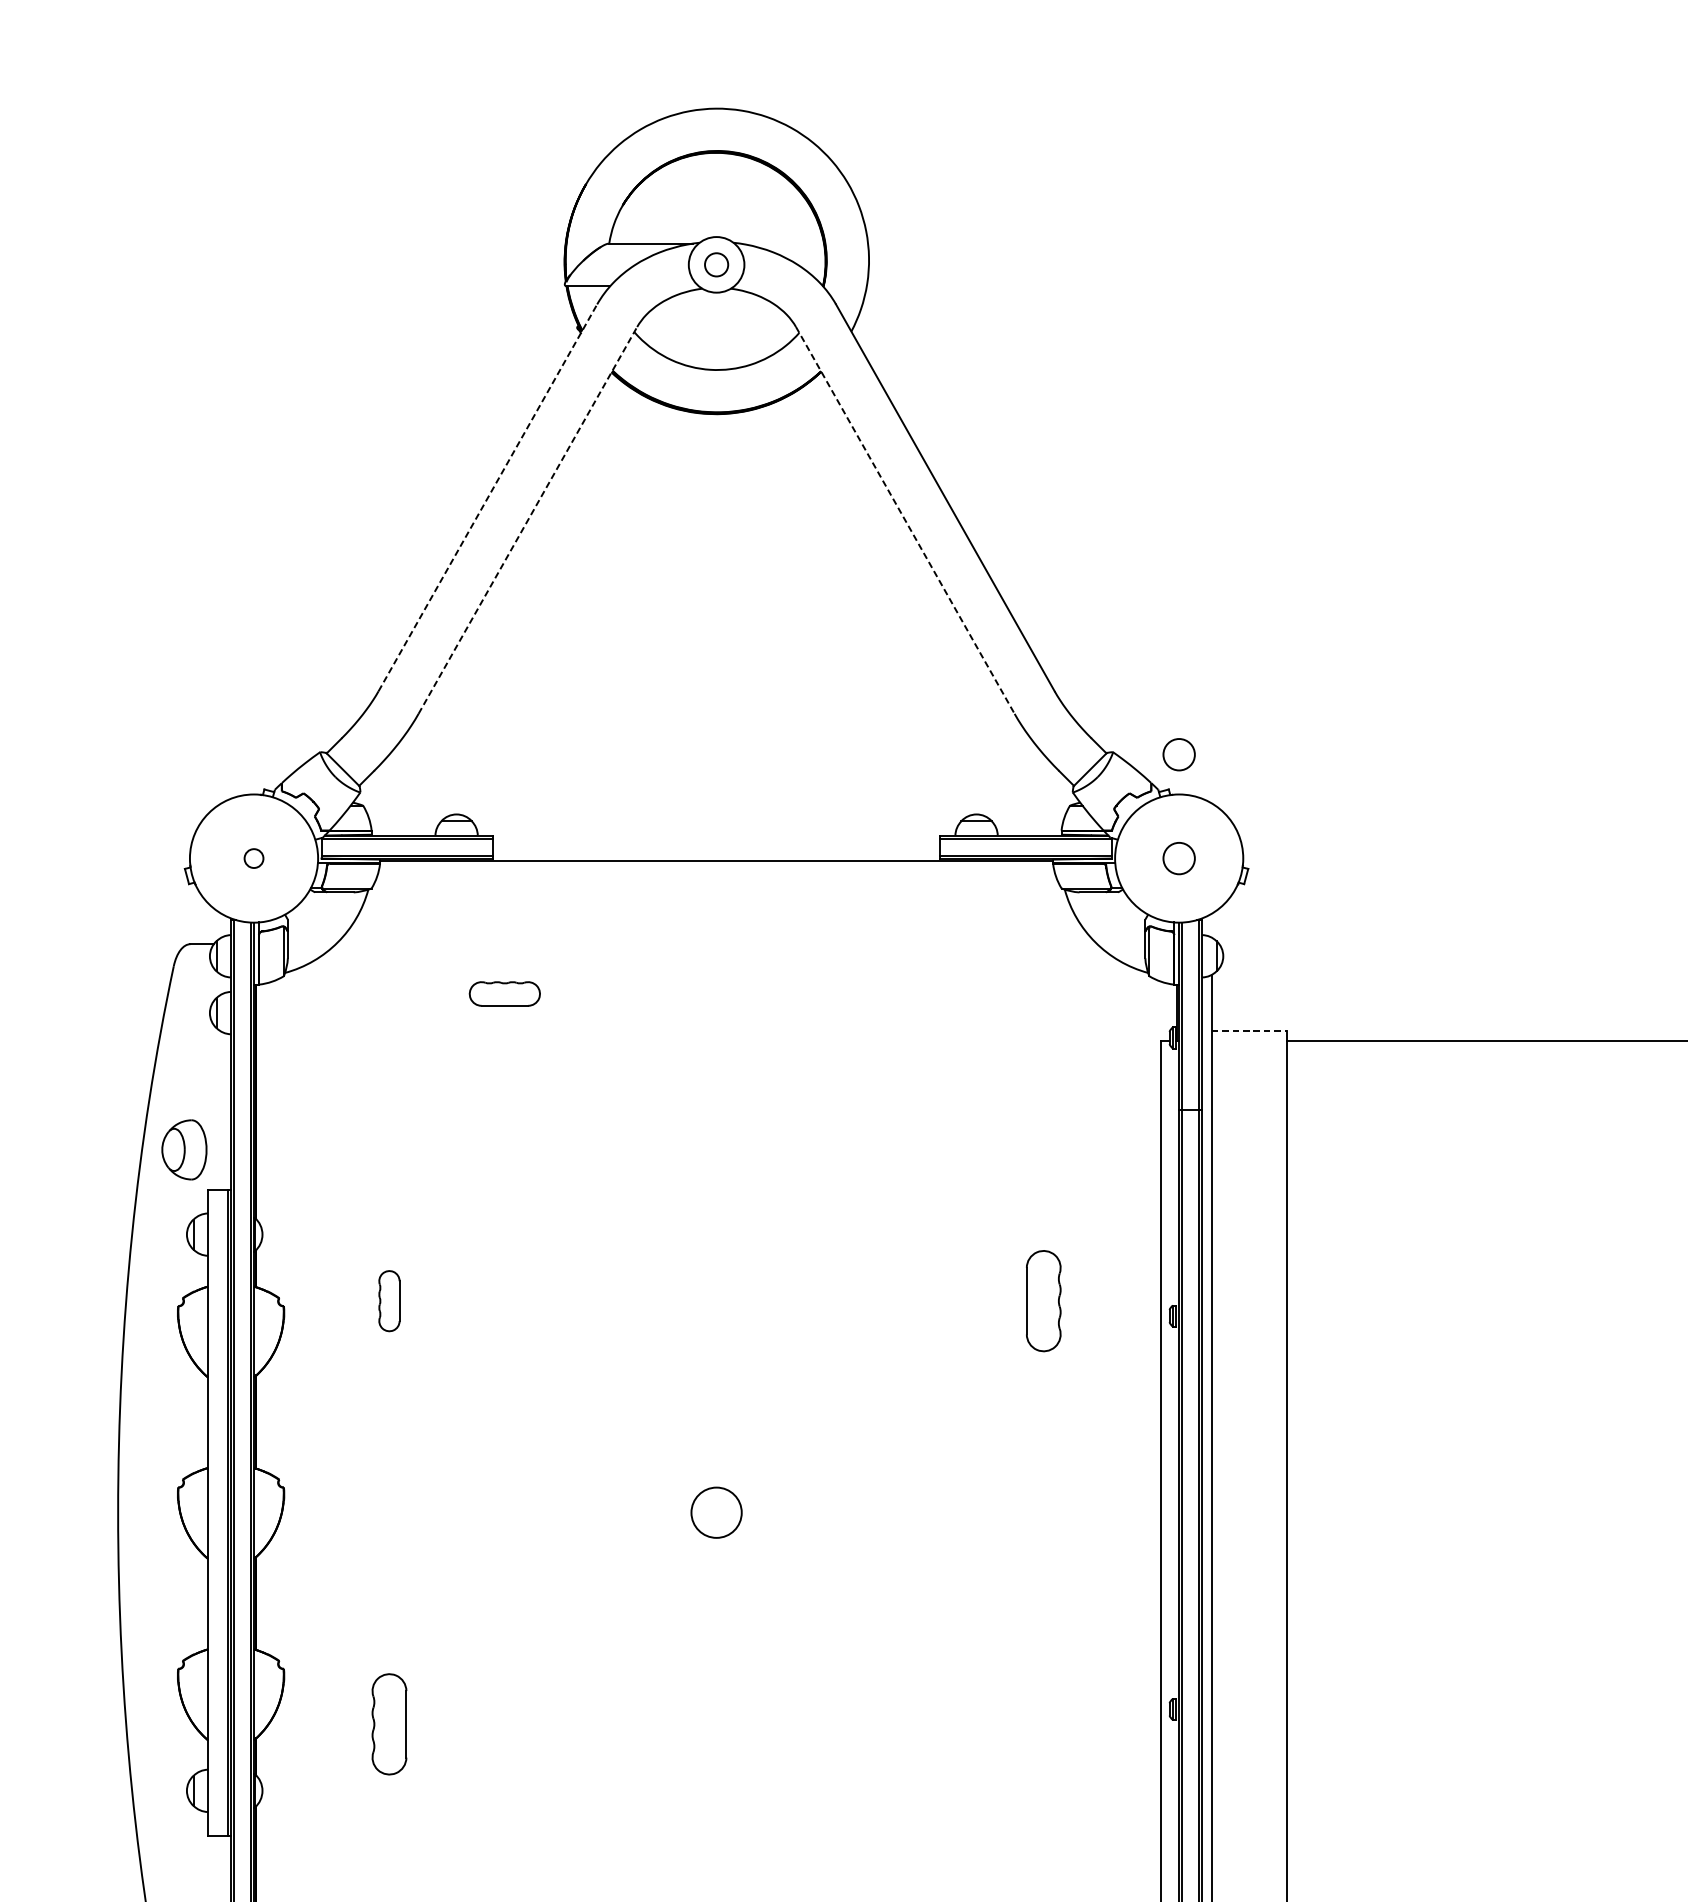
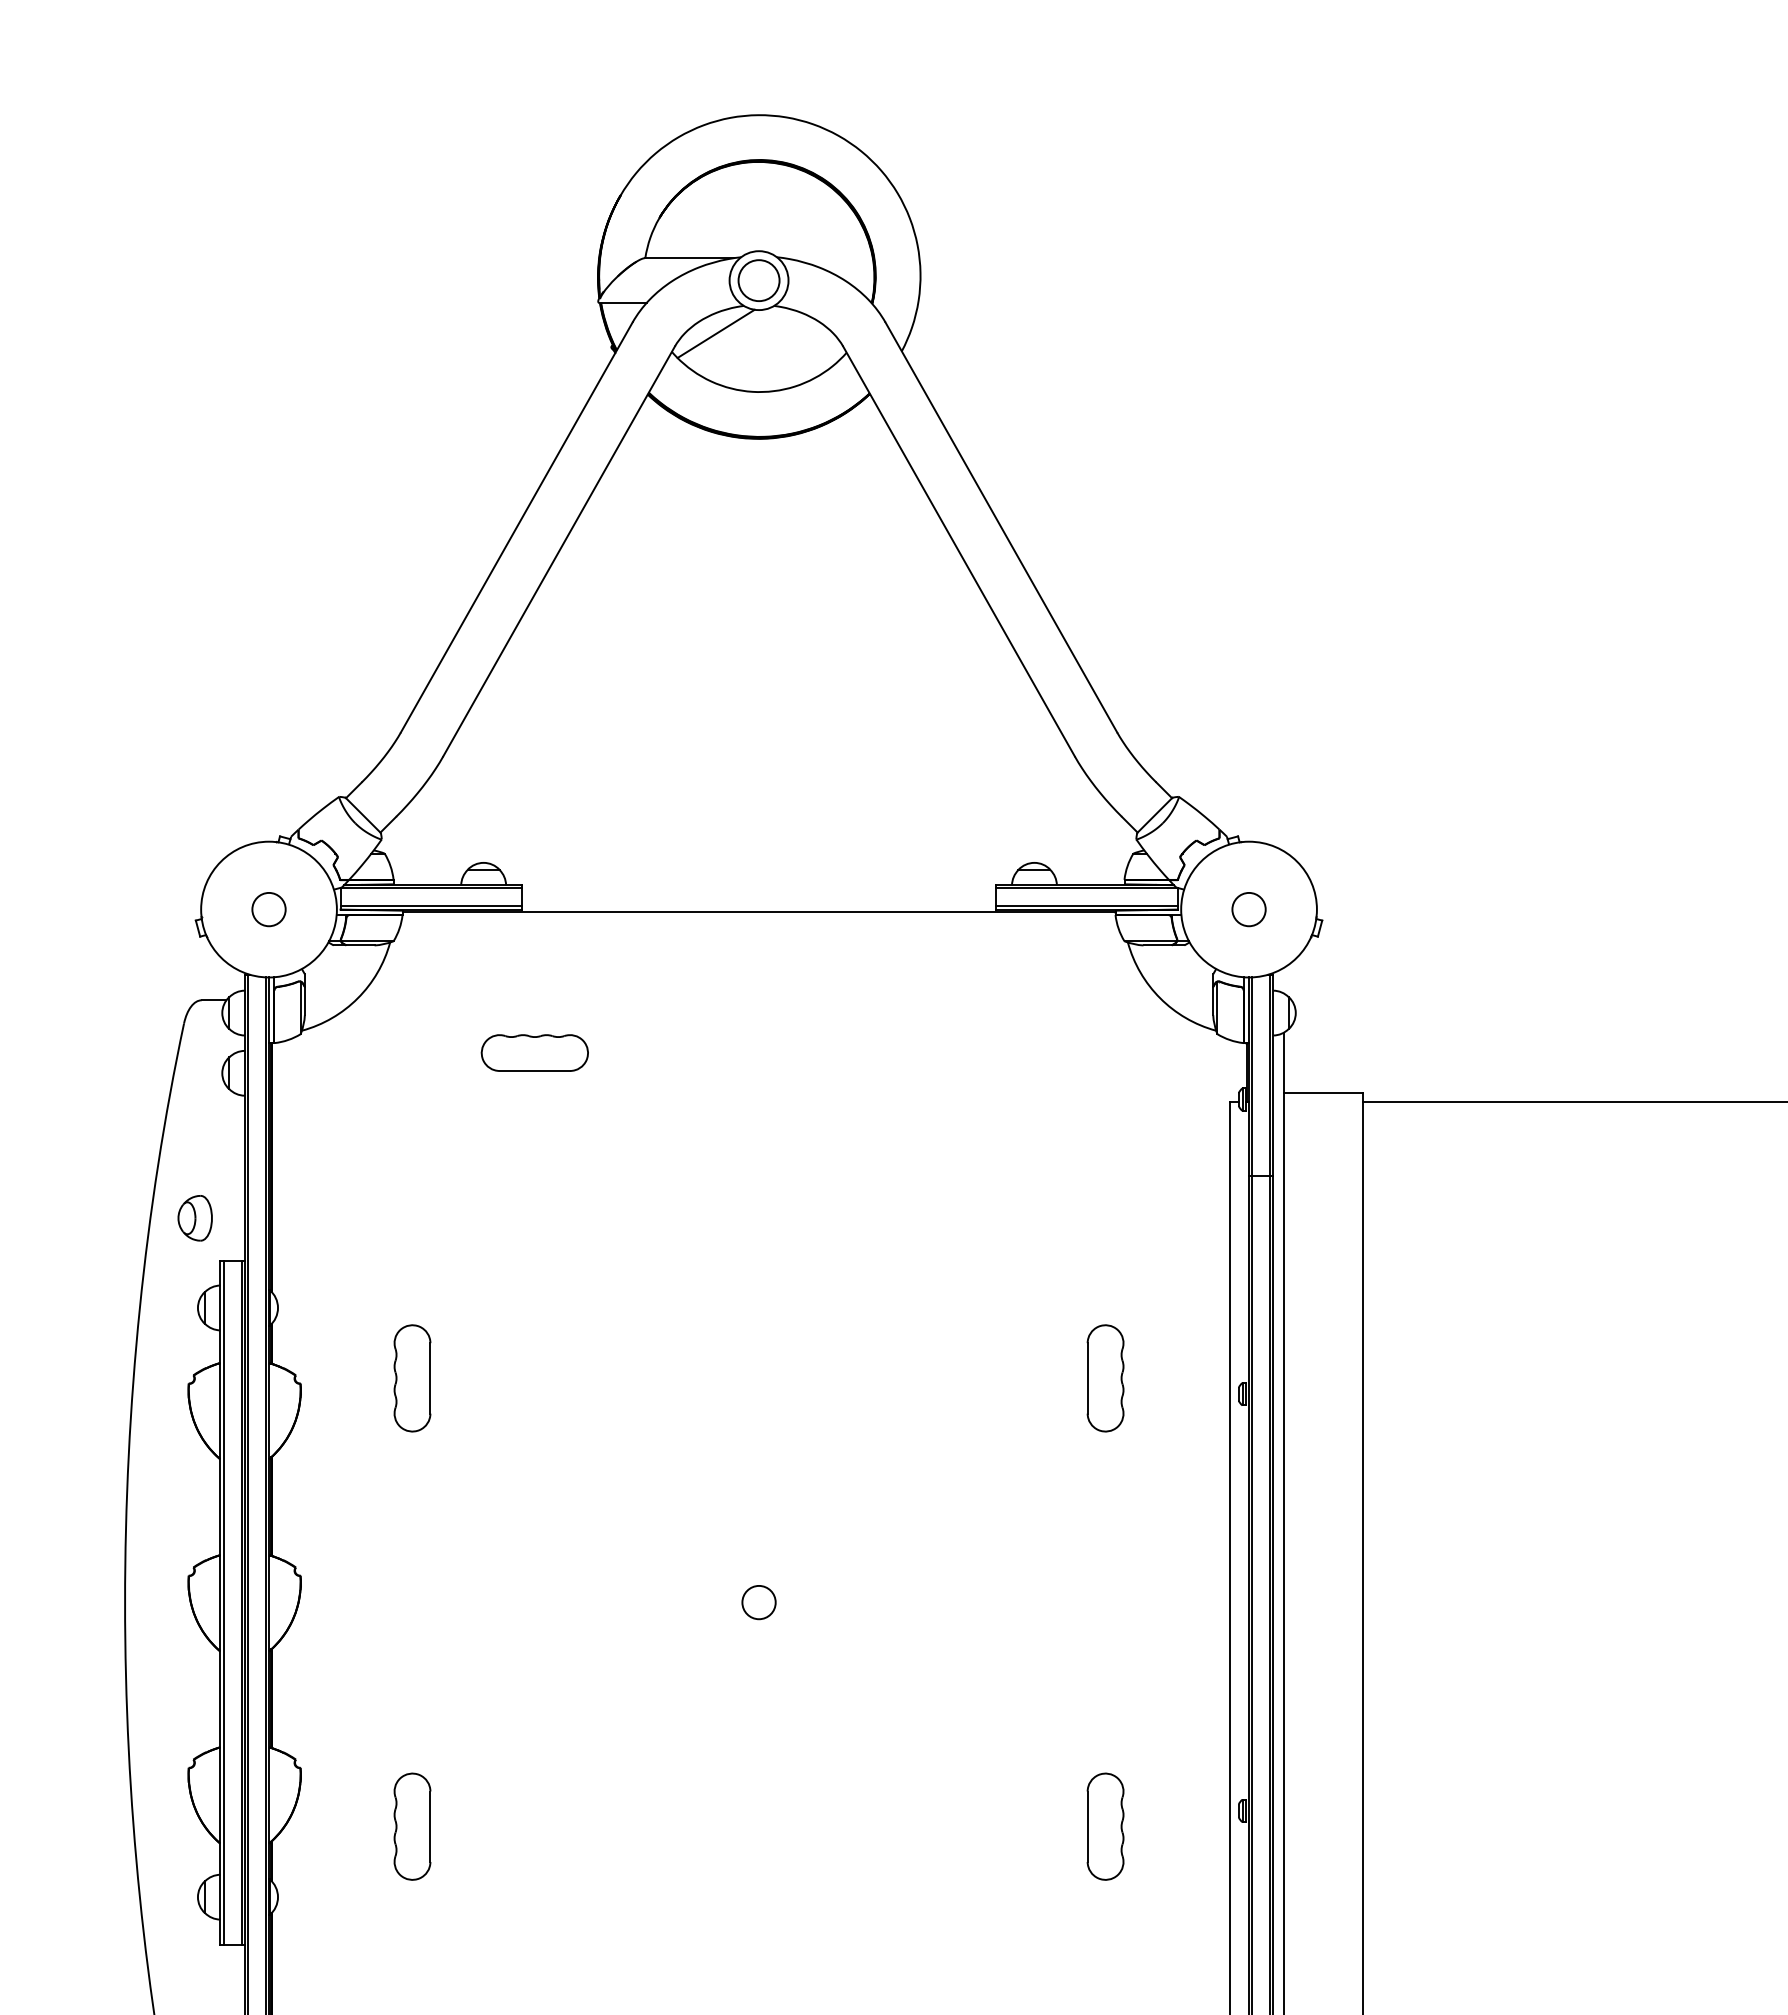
circle: (716, 264) -> (758, 280), size x1.67
line: (675, 314) -> (715, 333), added
line: (488, 497) -> (517, 527), dashed -> solid
line: (528, 519) -> (559, 550), dashed -> solid
line: (905, 520) -> (959, 551), dashed -> solid
circle: (1178, 754) -> (1248, 799), removed
circle: (253, 858) -> (268, 909), size x1.67
part: (504, 993) -> (534, 1052), size x1.43
line: (1249, 1031) -> (1323, 1092), dashed -> solid
part: (183, 1150) -> (194, 1218), size x0.71
part: (389, 1301) -> (412, 1378), size x1.67
line: (211, 1512) -> (223, 1602), added
circle: (716, 1512) -> (758, 1602), size x0.62
part: (1043, 1724) -> (1105, 1826), added

